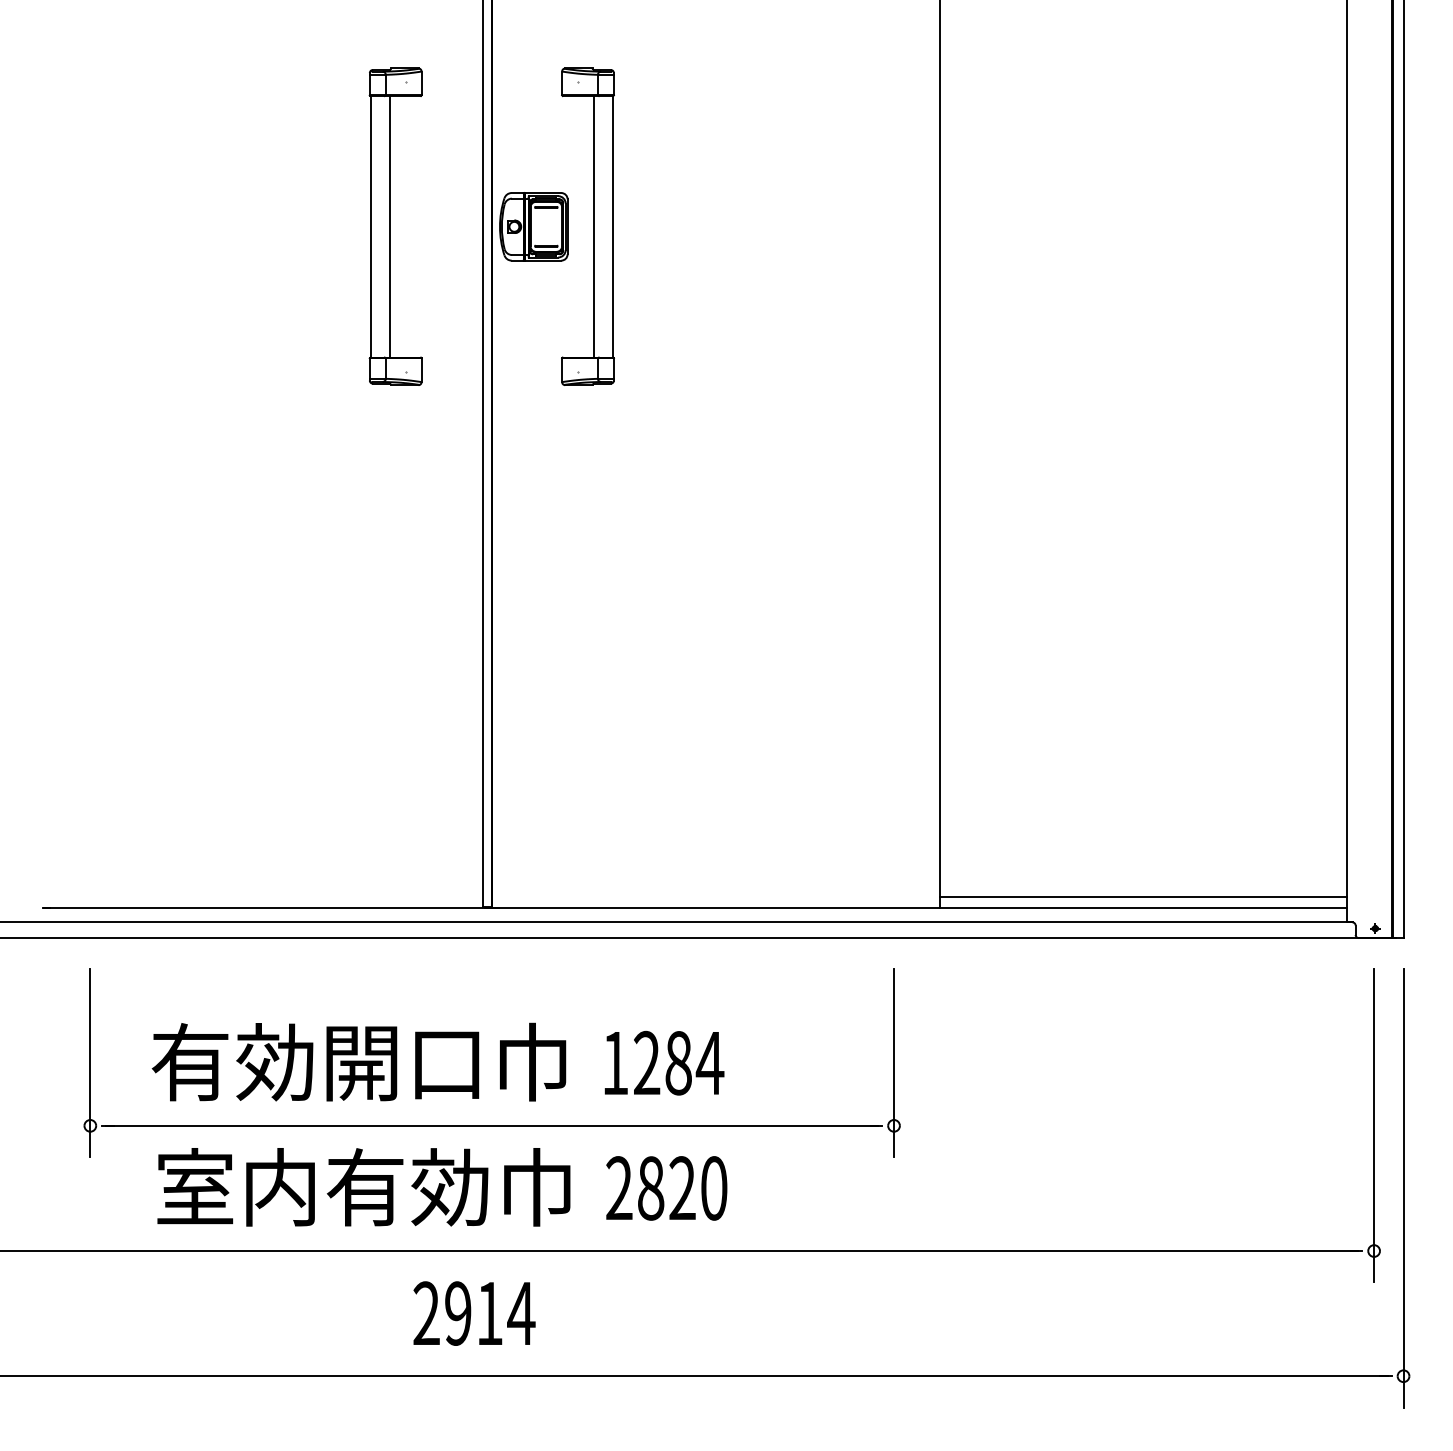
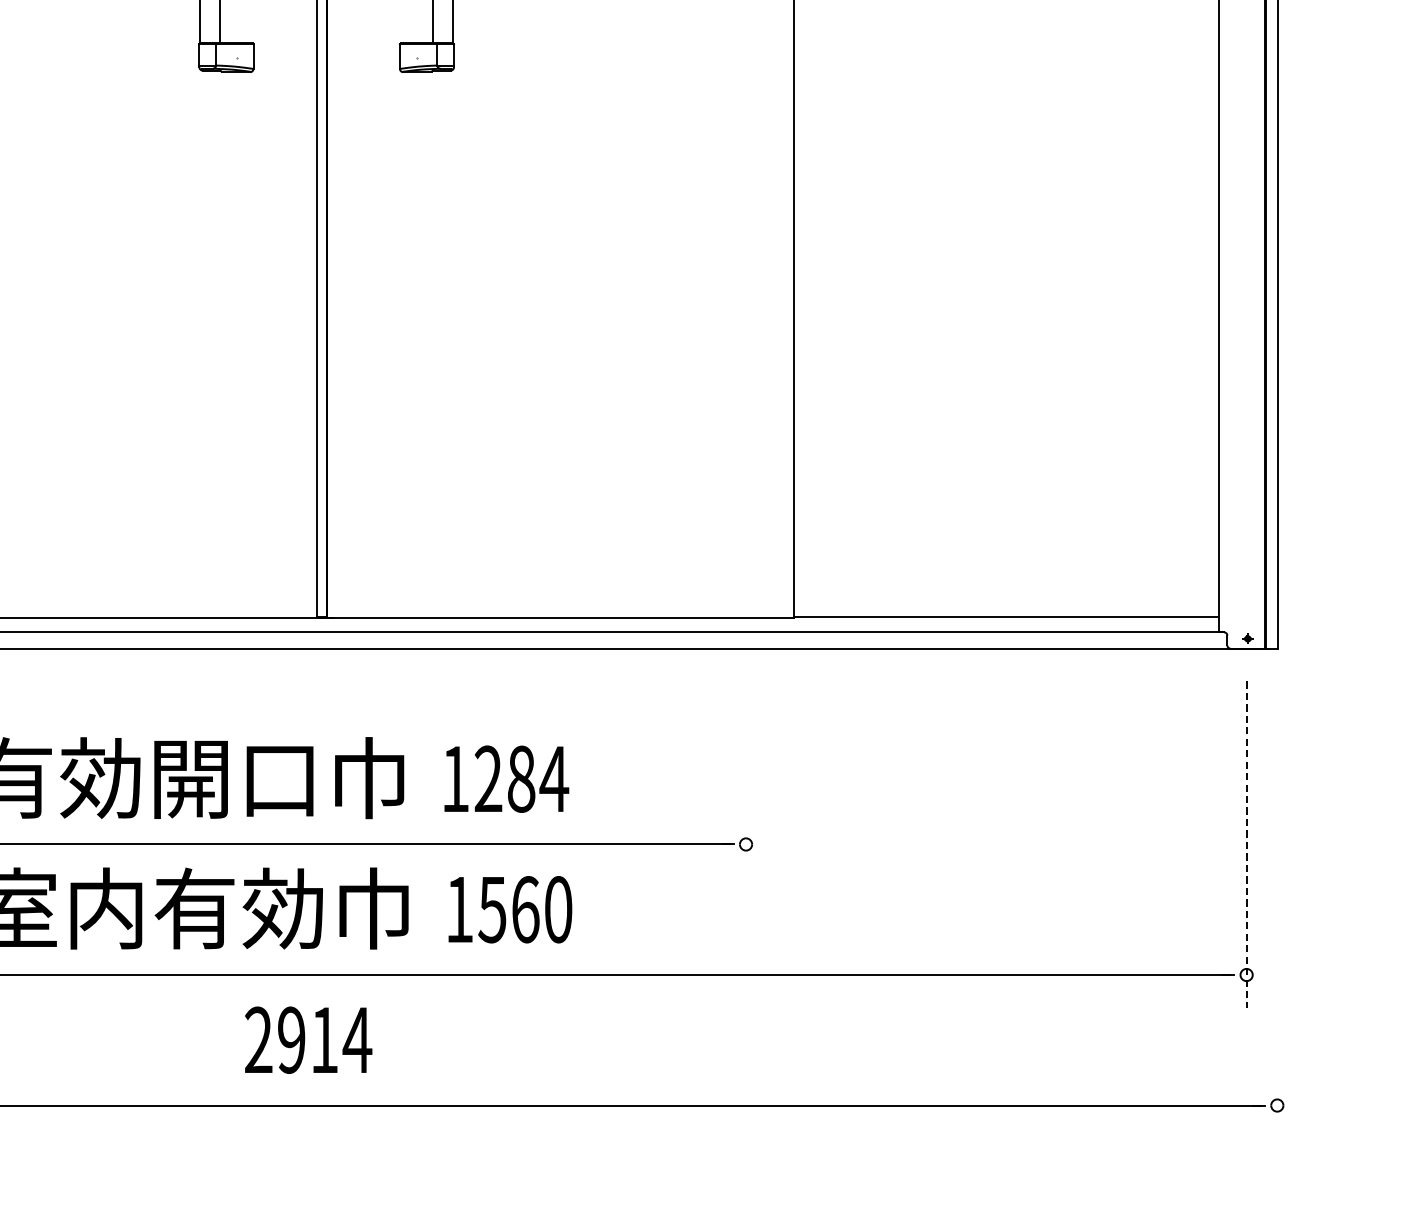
line: (1143, 897) -> (1006, 606), removed
line: (894, 1063) -> (746, 779), removed
line: (1374, 1126) -> (1247, 845), solid -> dashed
text: (651, 1188) -> (493, 909), 2820 -> 1560
line: (1403, 1188) -> (1277, 909), removed

